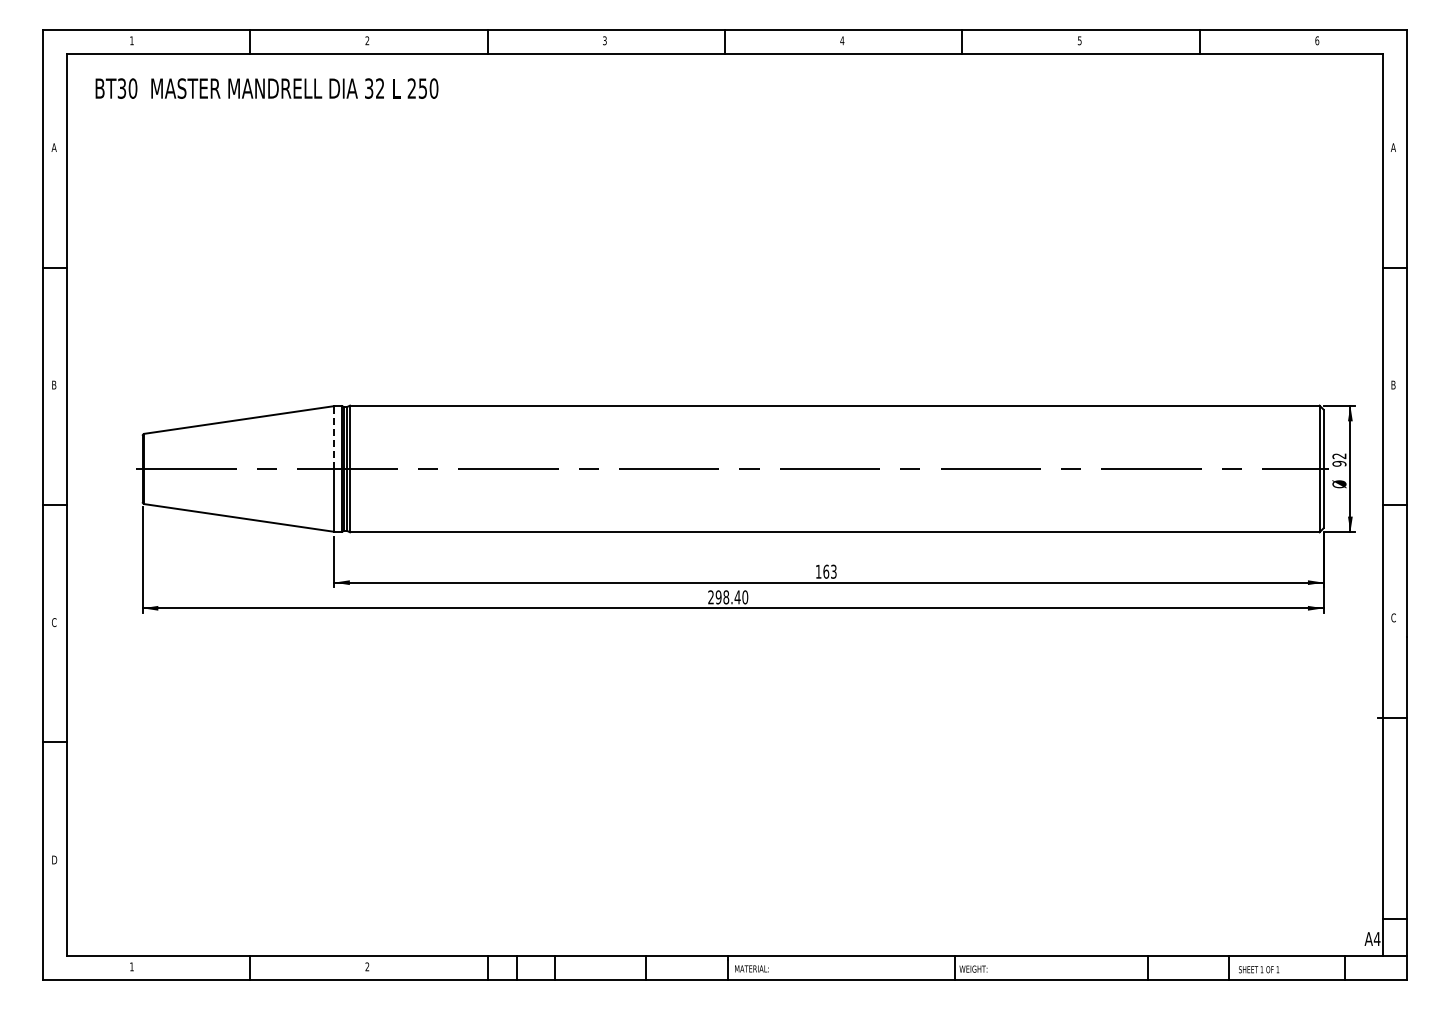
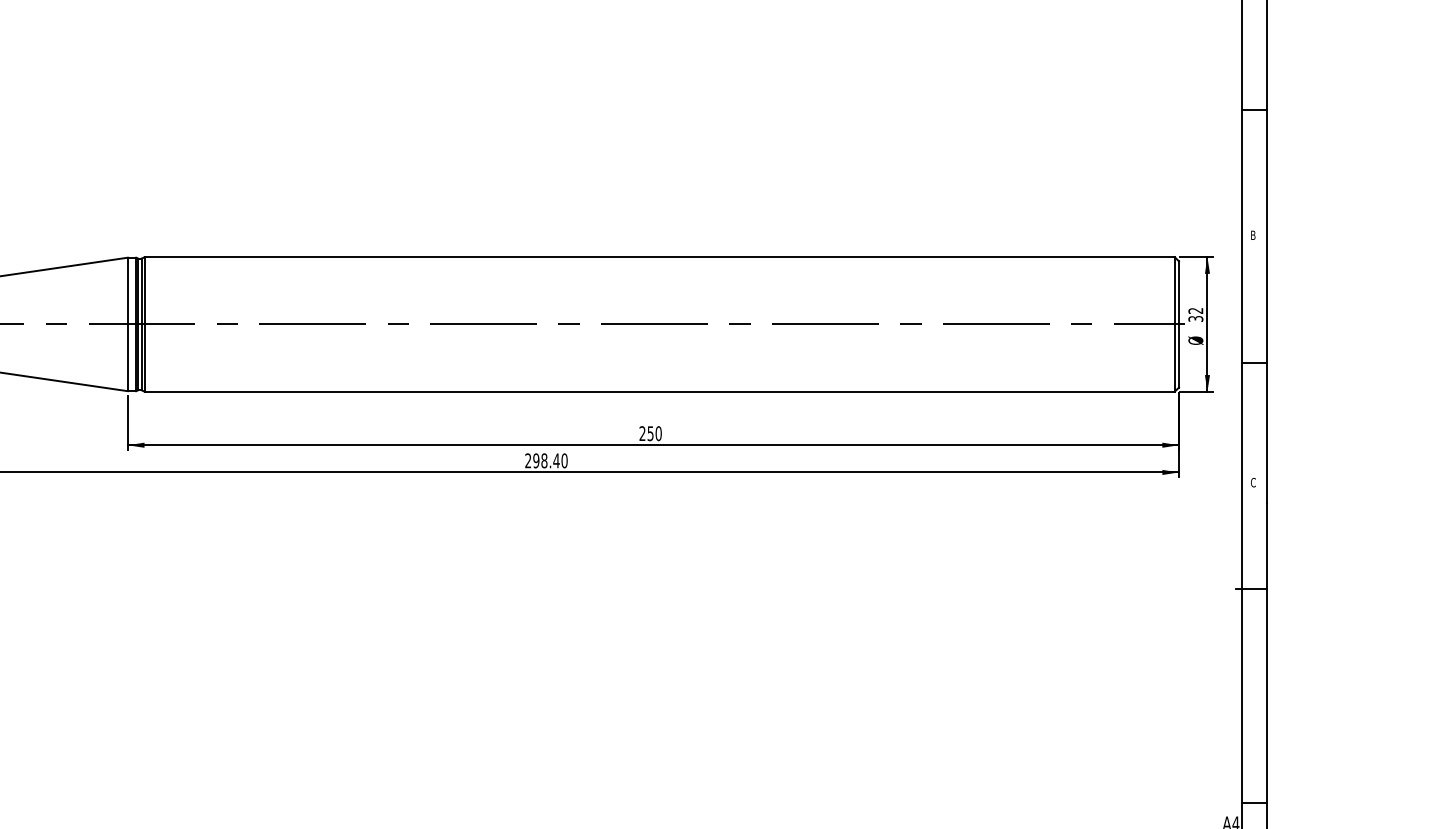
line: (334, 437) -> (128, 291), dashed -> solid
text: (1339, 463) -> (1195, 318), 92 -> 32
text: (825, 571) -> (649, 433), 163 -> 250

